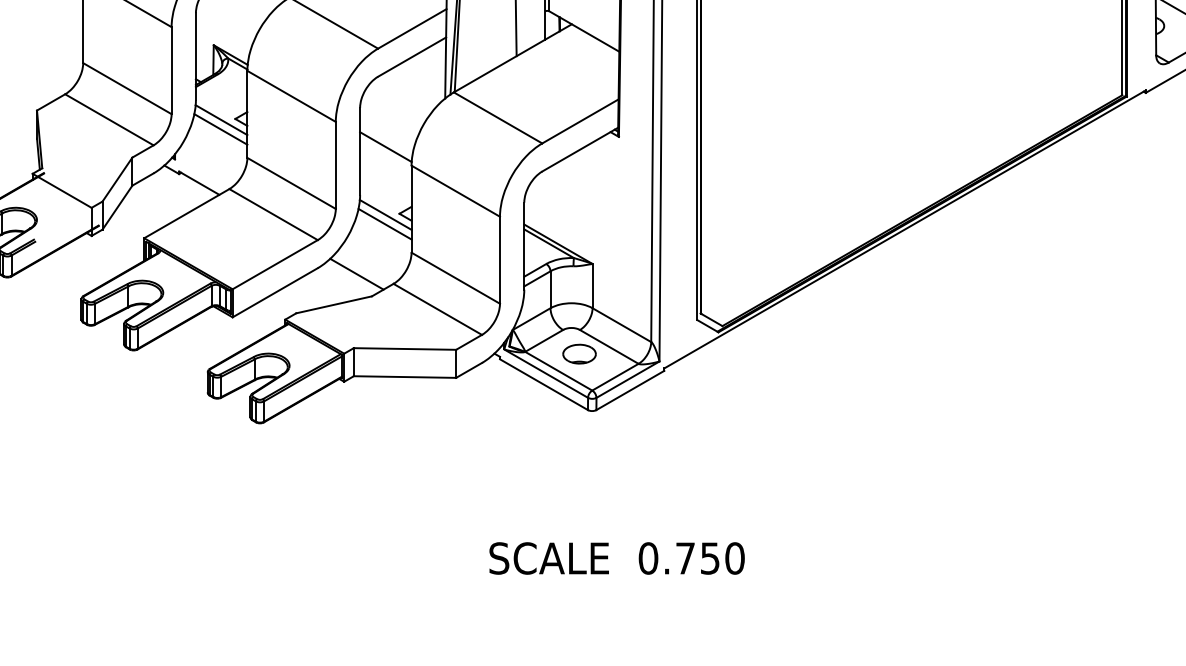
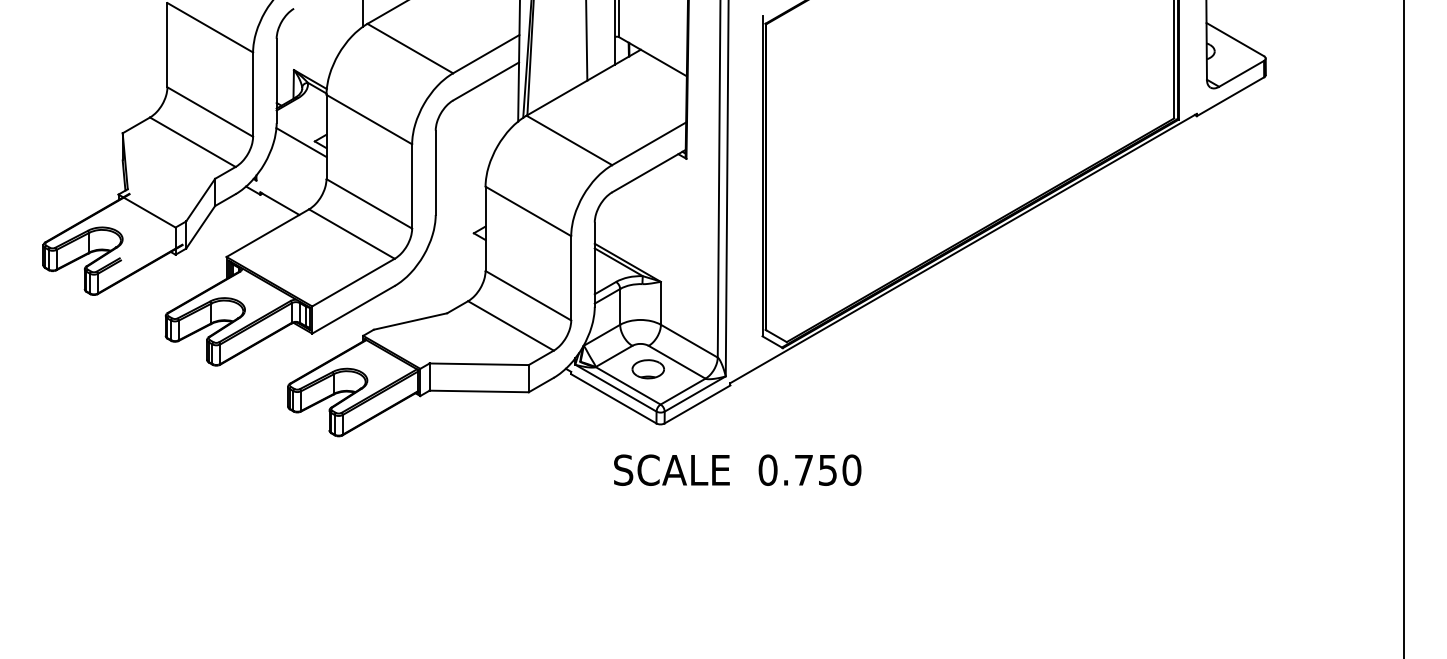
line: (220, 129) -> (300, 151), removed
line: (385, 146) -> (460, 168), removed
line: (385, 213) -> (460, 233), removed
line: (384, 224) -> (459, 243), removed
line: (356, 273) -> (432, 291), removed
text: (616, 557) -> (737, 469), moved

